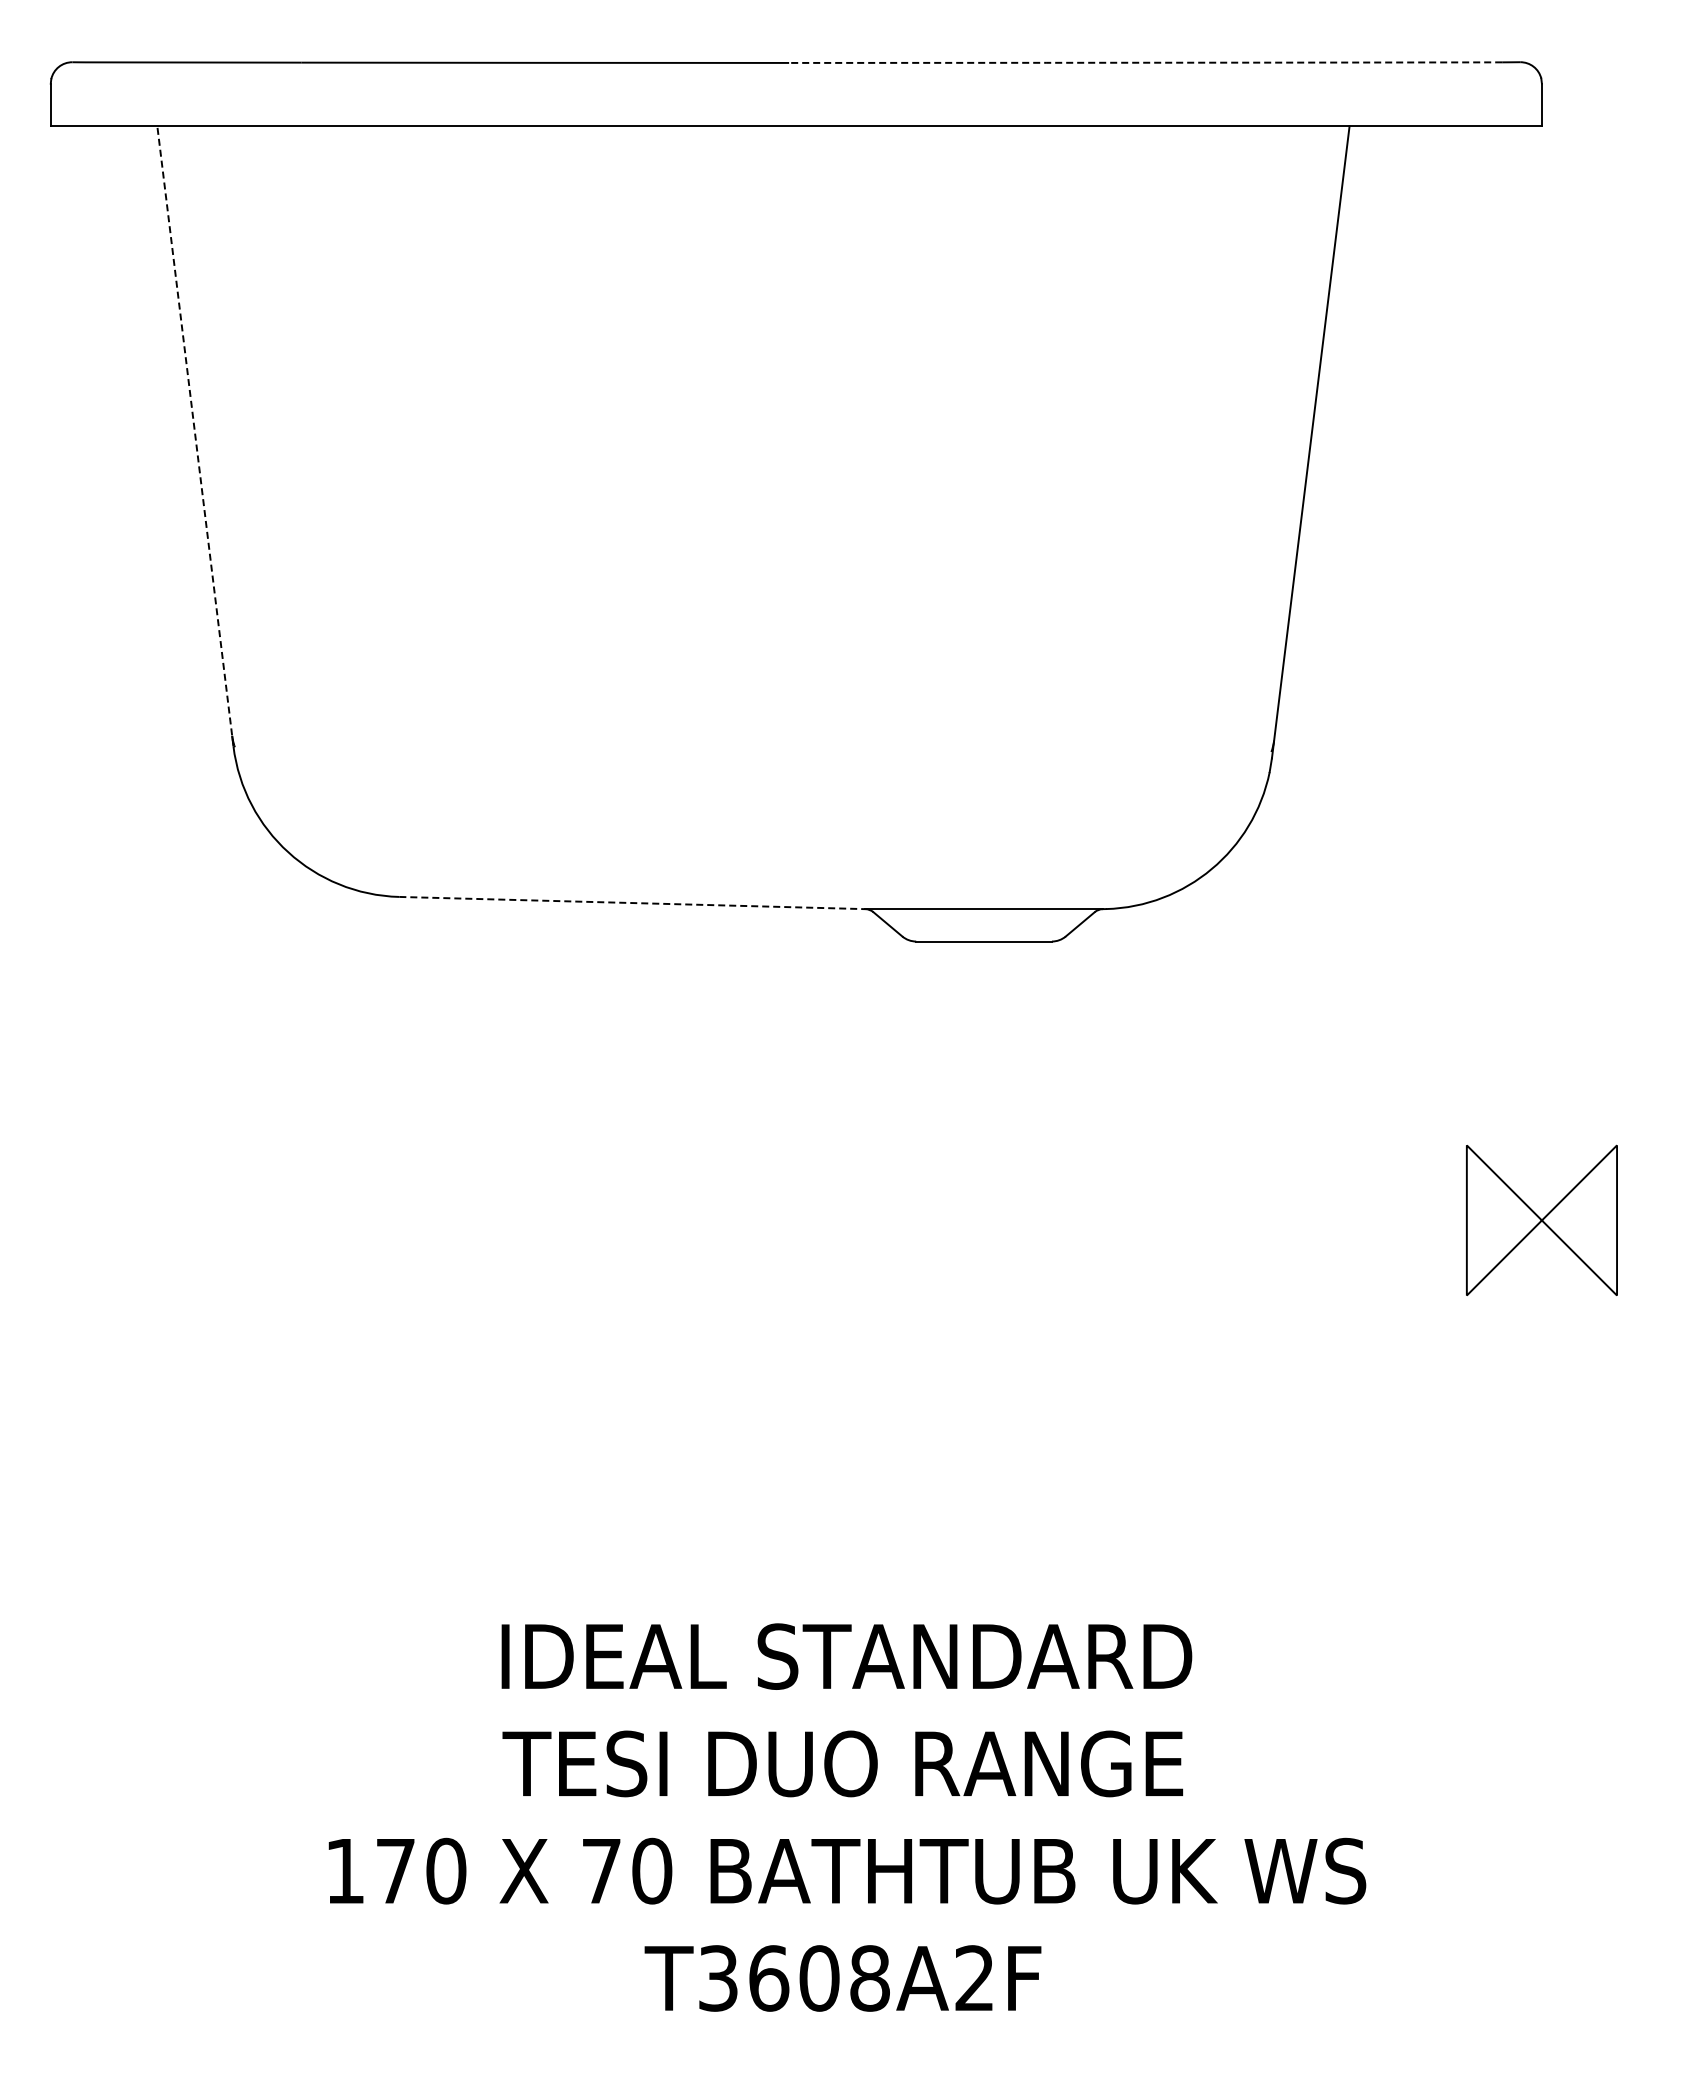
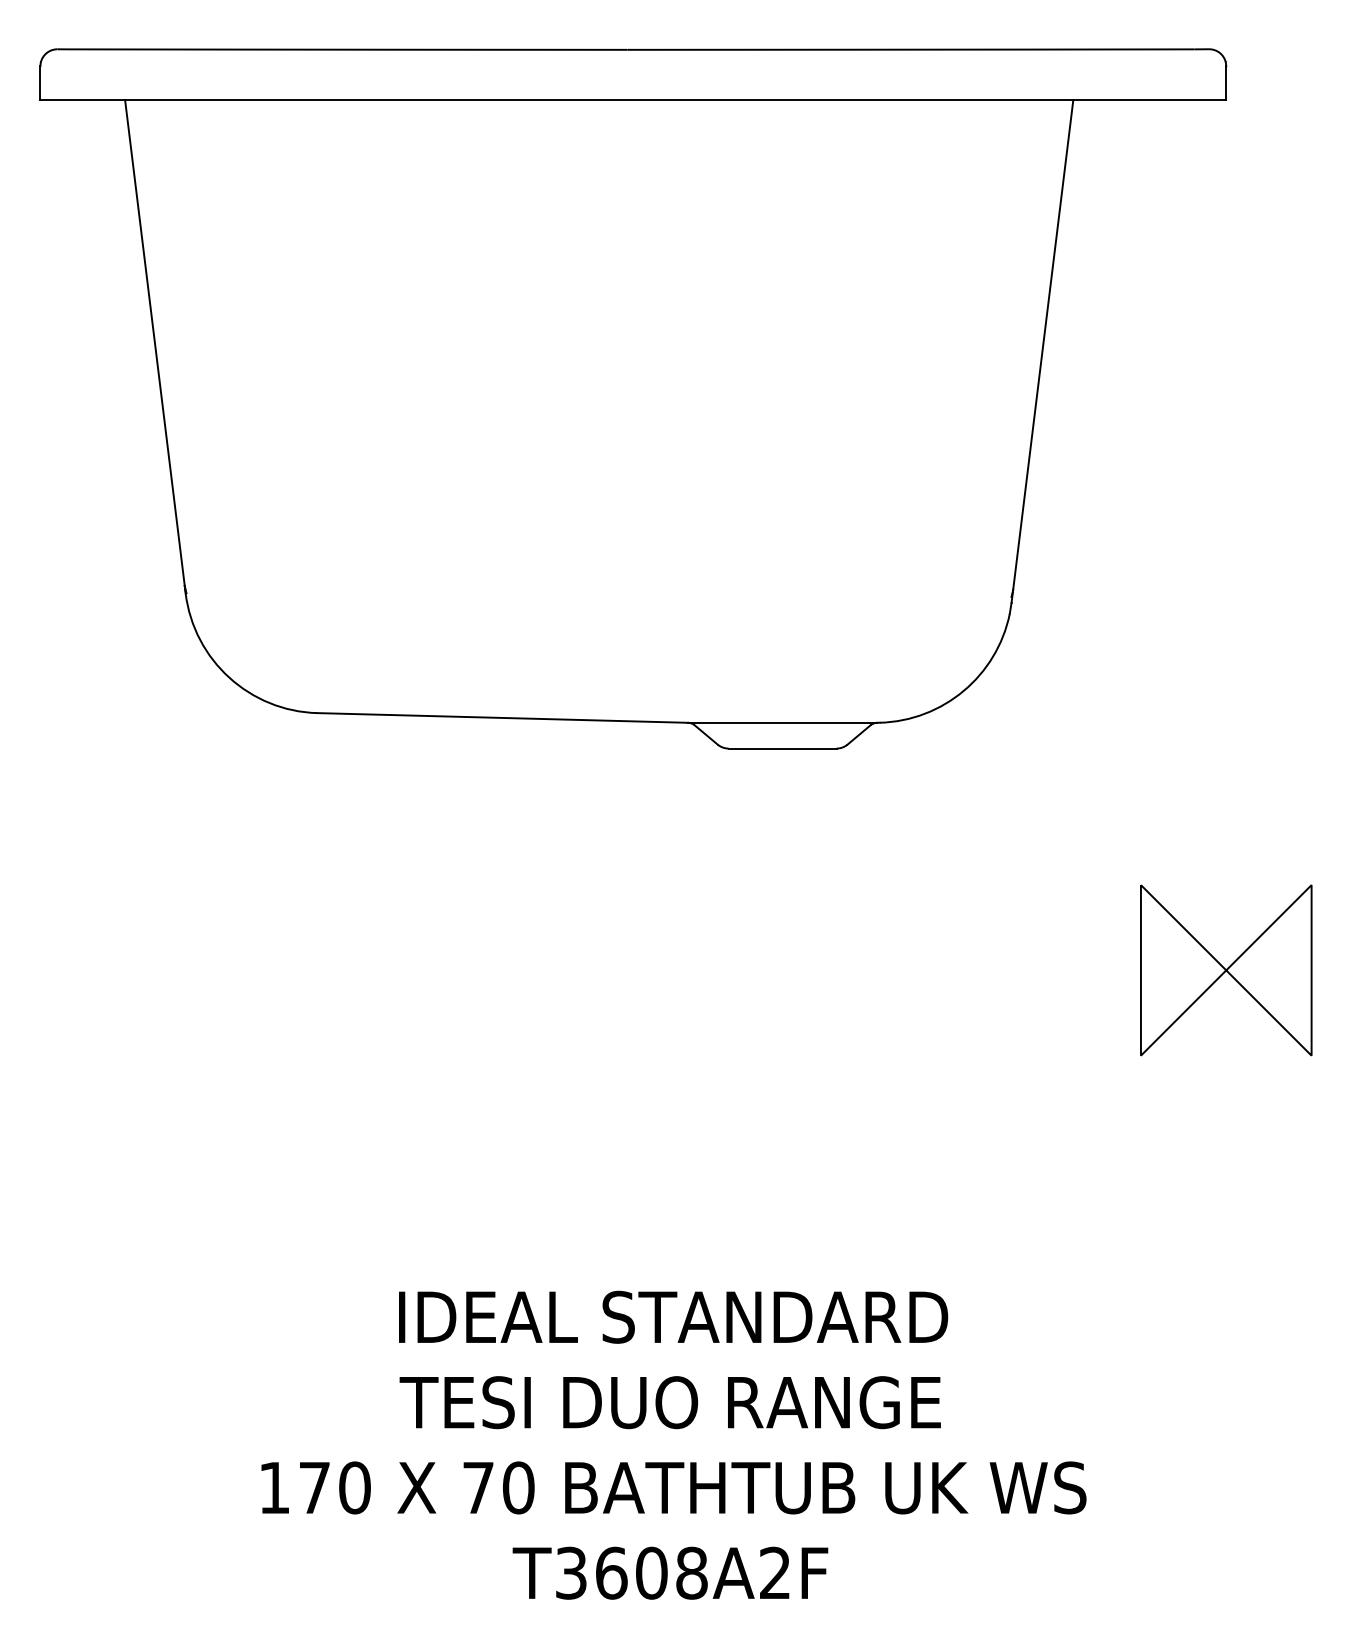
line: (1146, 62) -> (911, 49), dashed -> solid
line: (195, 435) -> (155, 346), dashed -> solid
line: (632, 903) -> (503, 718), dashed -> solid
part: (1541, 1220) -> (1225, 970), size x1.43

